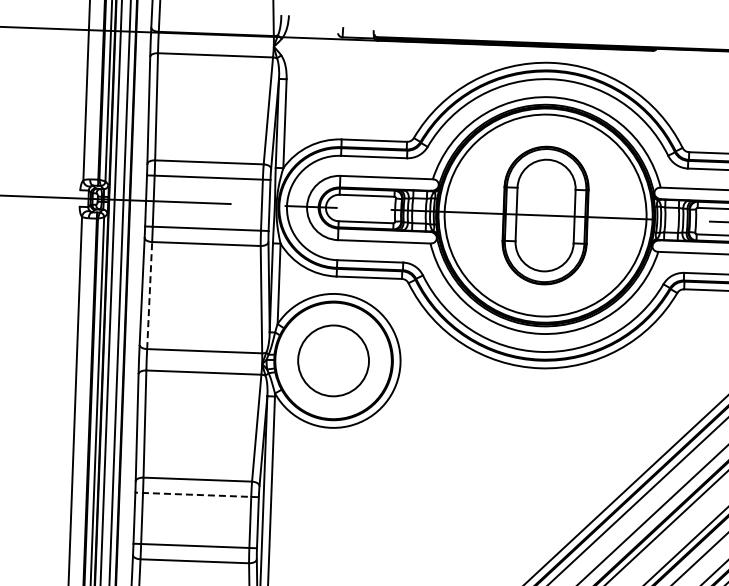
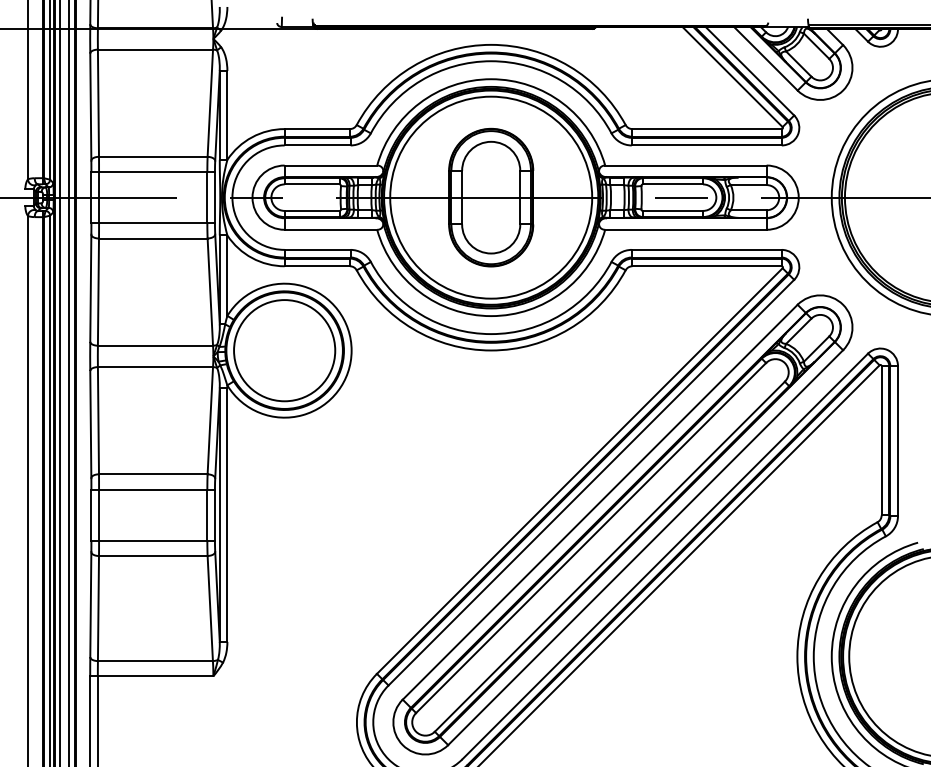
line: (149, 295) -> (98, 292), dashed -> solid
circle: (333, 360) -> (284, 350), size x1.43
line: (197, 494) -> (153, 489), dashed -> solid

